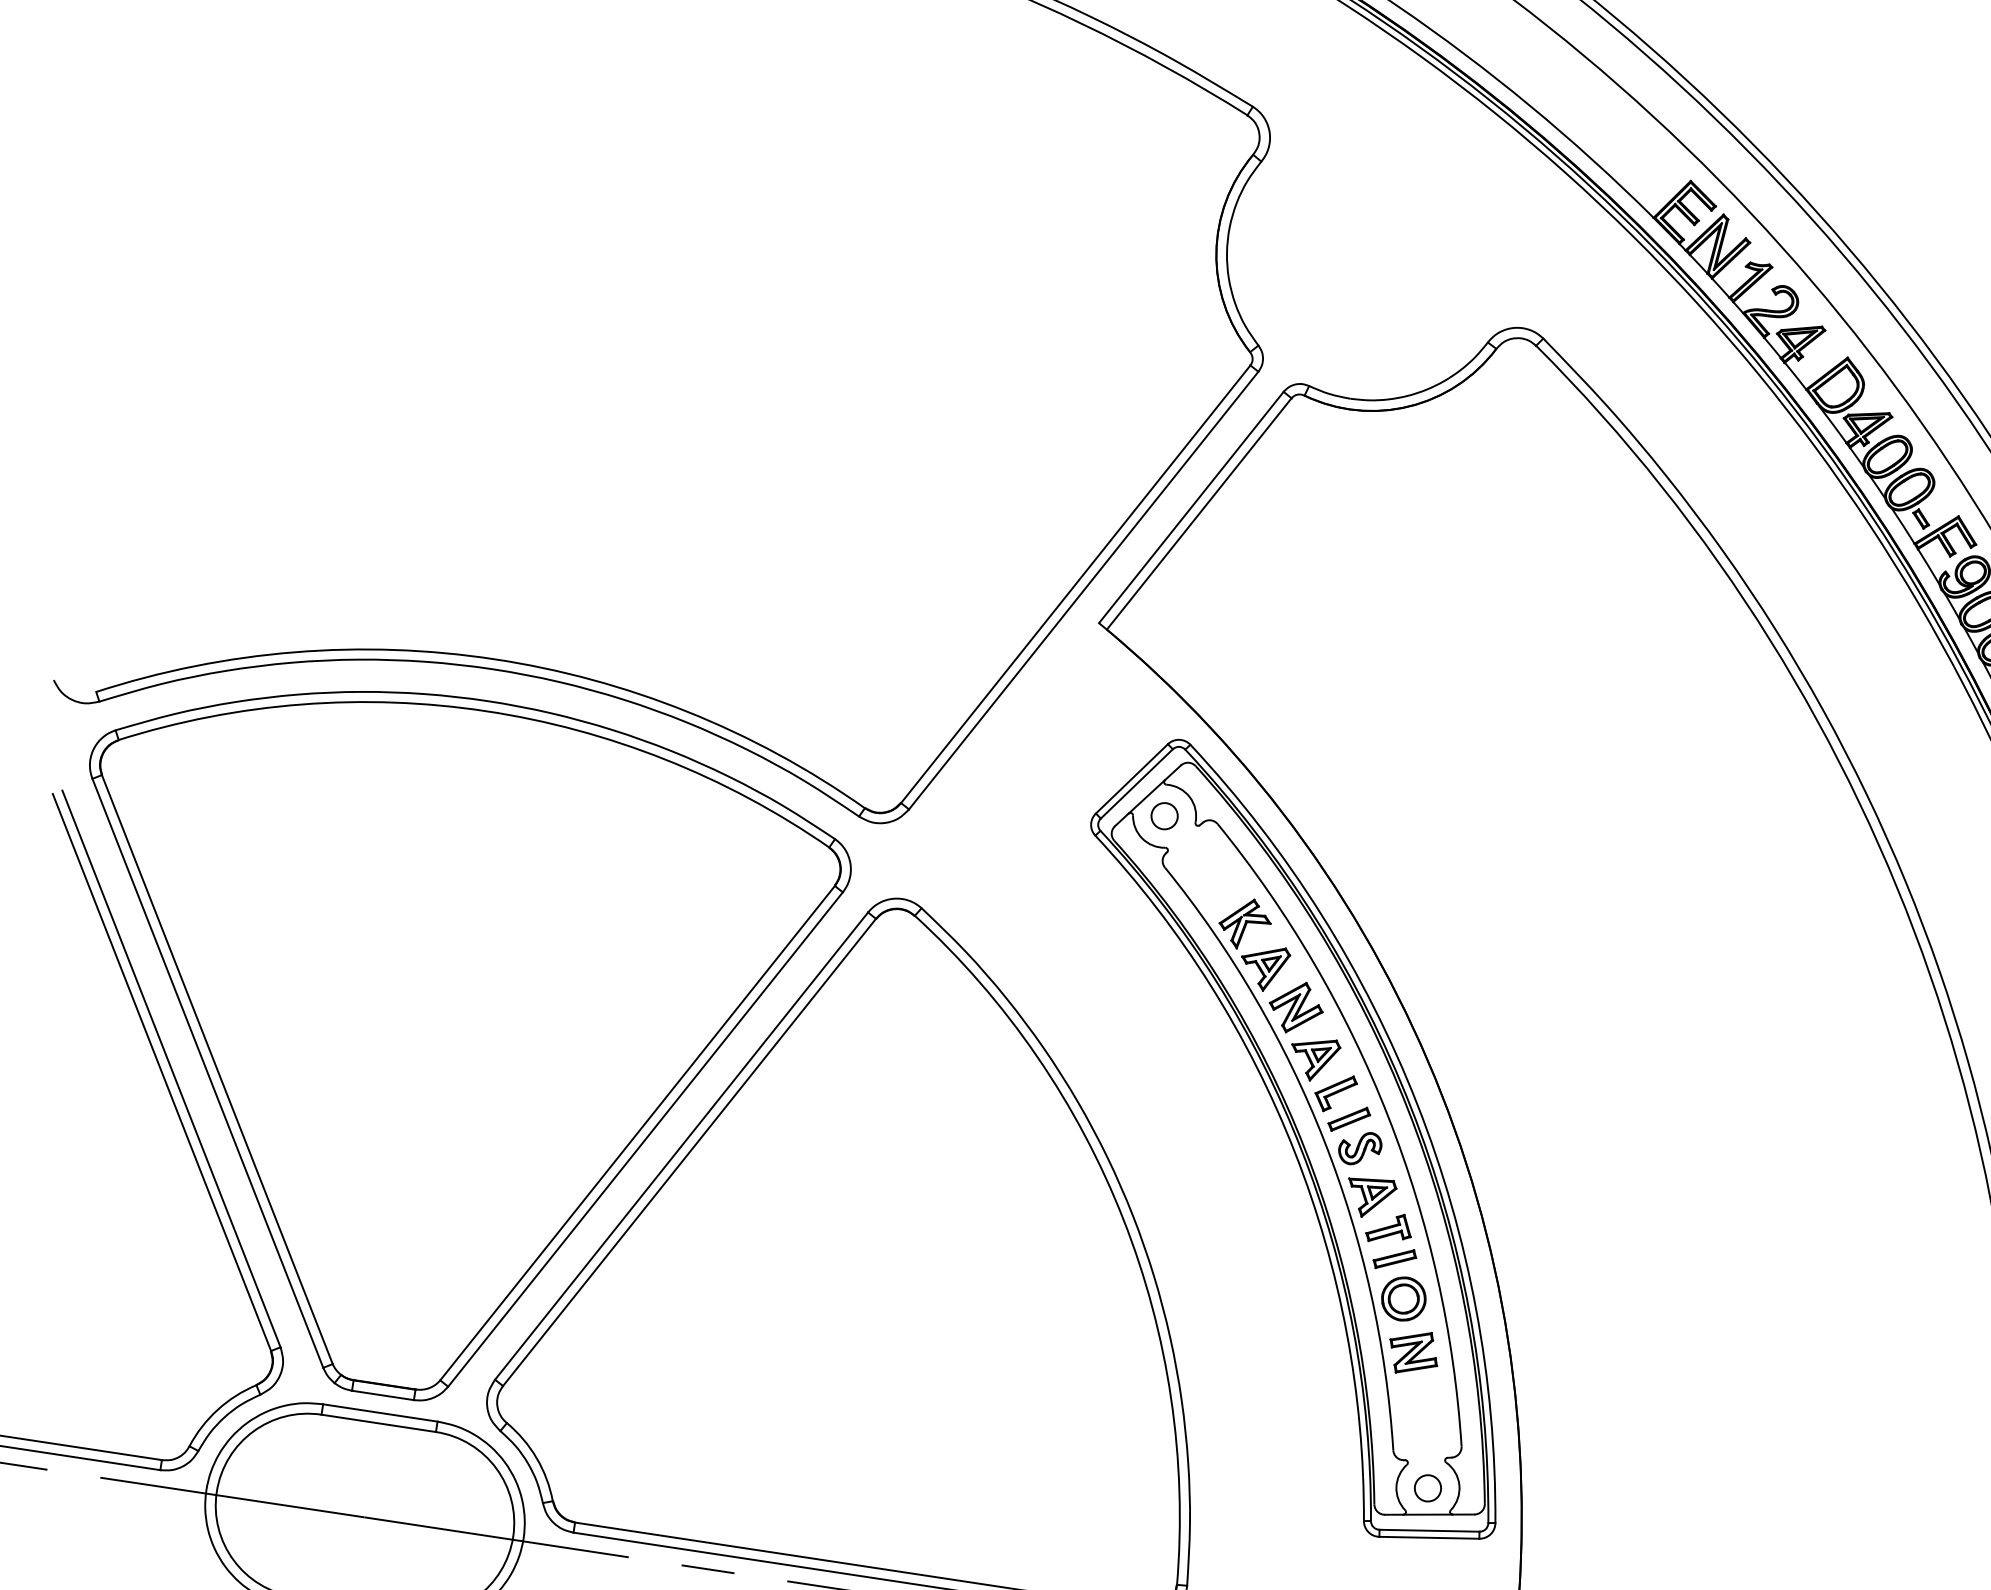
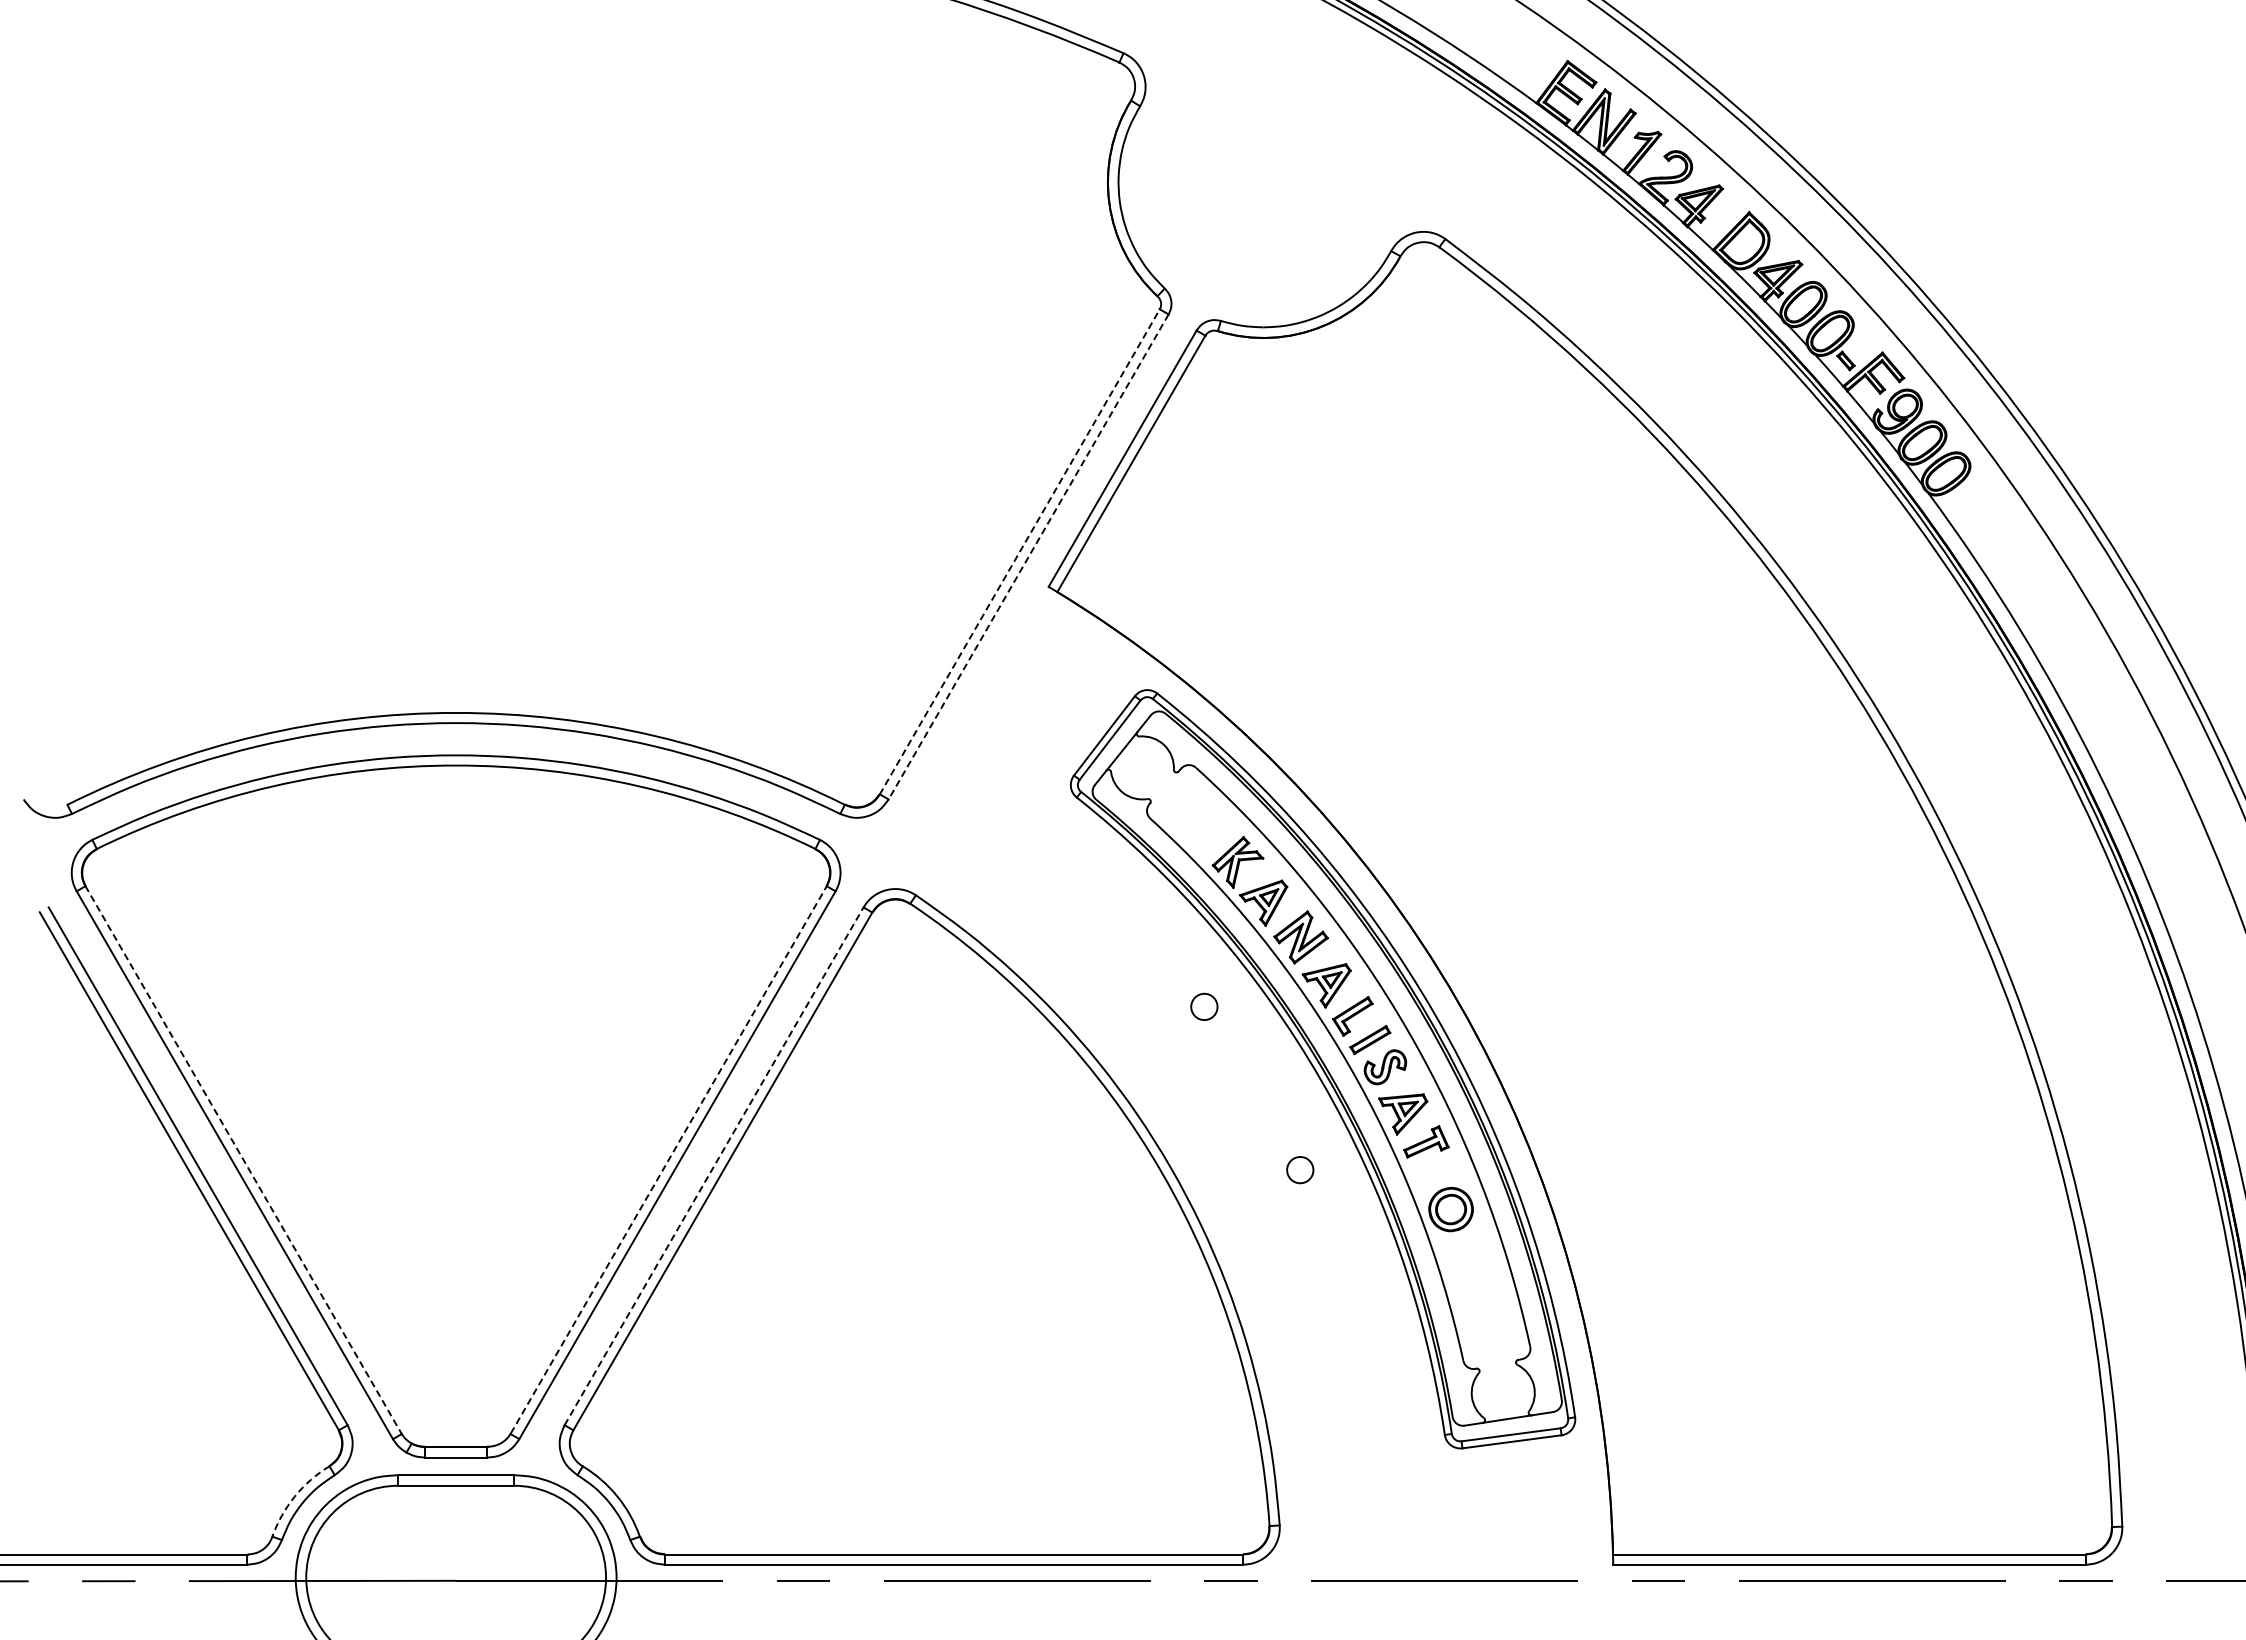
line: (1075, 583) -> (1019, 551), solid -> dashed
line: (1083, 591) -> (1028, 557), solid -> dashed
circle: (1164, 815) -> (1204, 1006), moved
line: (217, 1069) -> (243, 1160), solid -> dashed
line: (638, 1132) -> (669, 1159), solid -> dashed
line: (681, 1146) -> (714, 1166), solid -> dashed
part: (1395, 1259) -> (1436, 1171), removed
part: (1413, 1353) -> (1468, 1261), removed
arc: (217, 1409) -> (294, 1496), solid -> dashed
circle: (1428, 1488) -> (1300, 1170), moved

